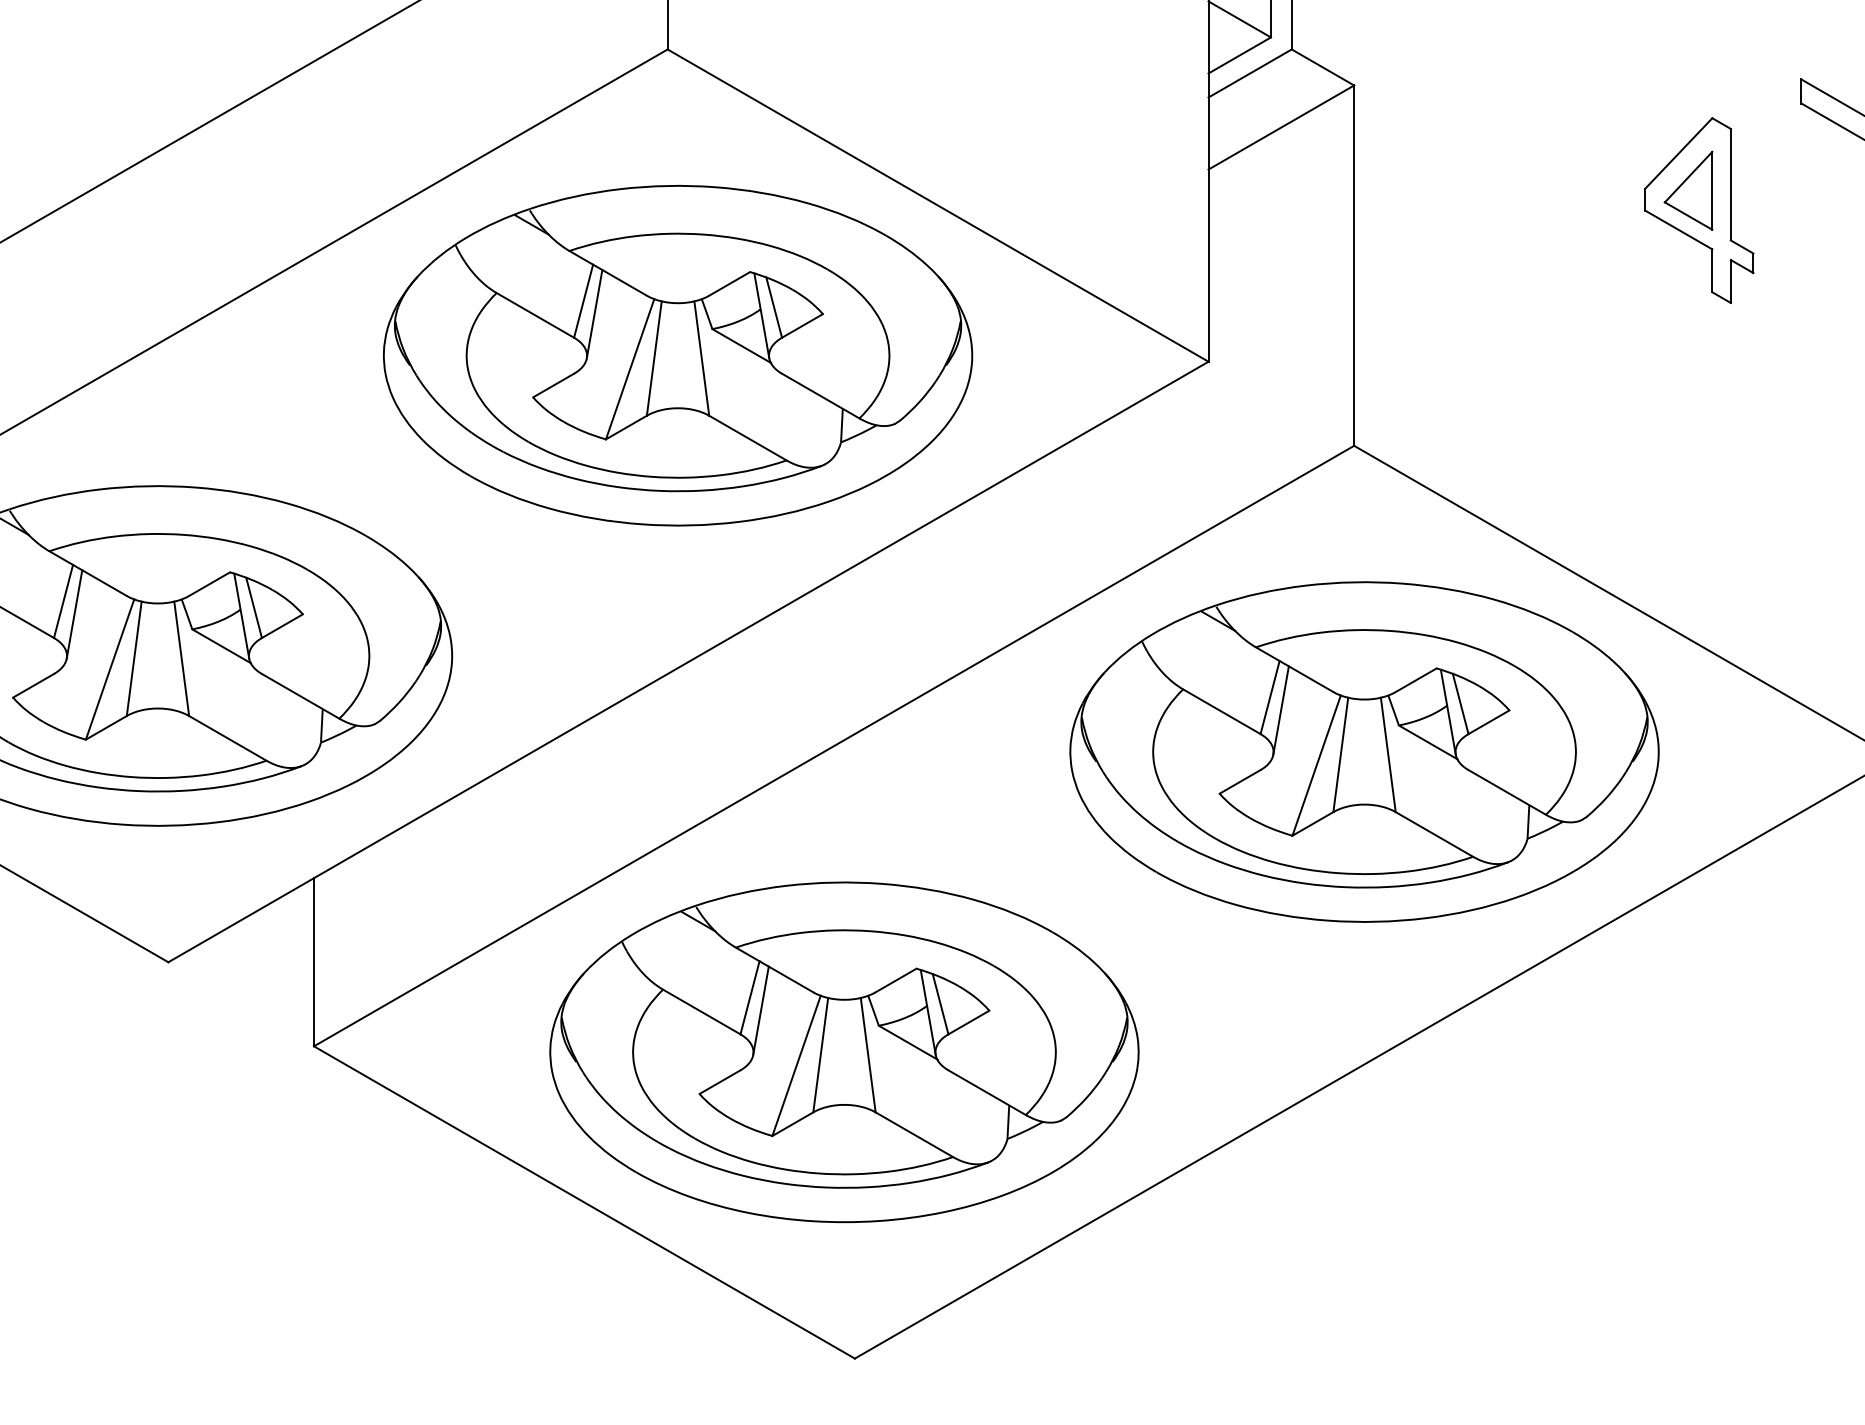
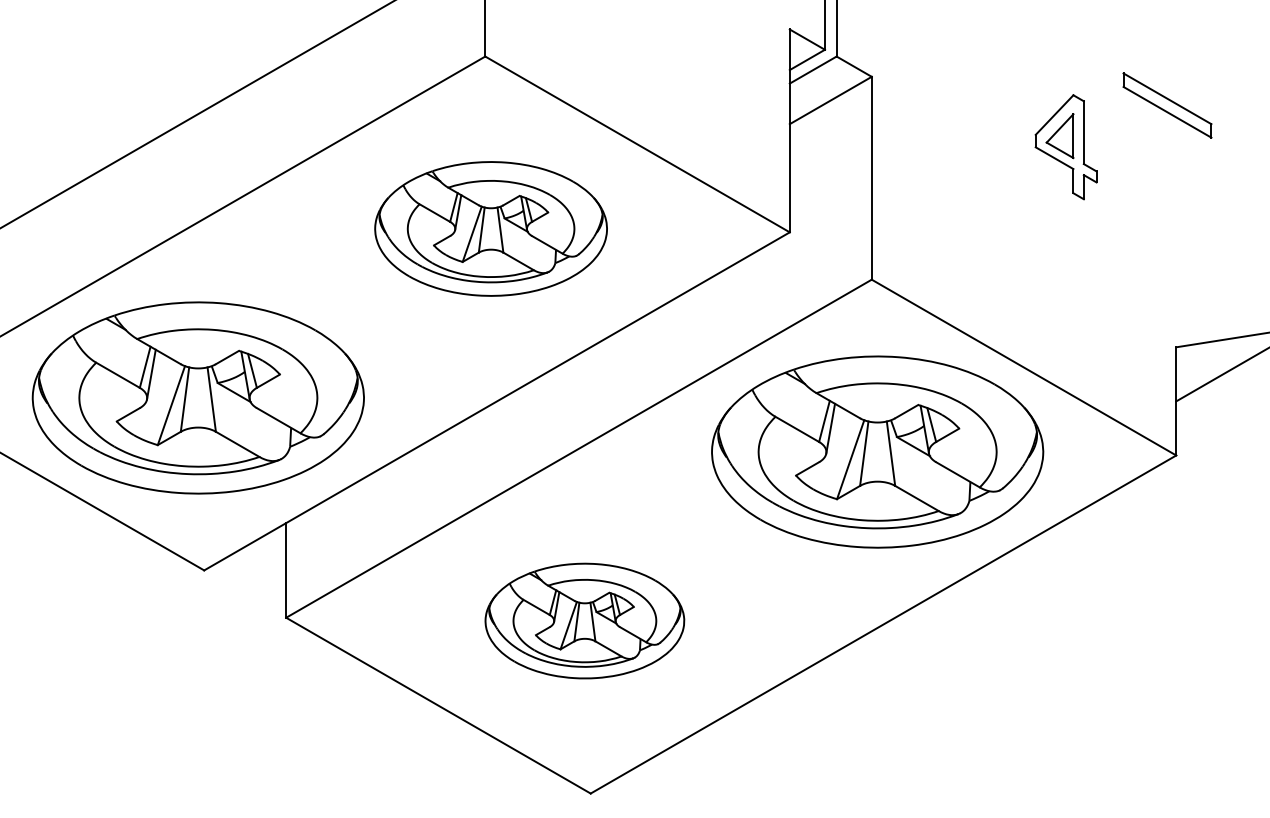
part: (676, 354) -> (490, 228), size x0.7
part: (843, 1051) -> (584, 620), size x0.6

